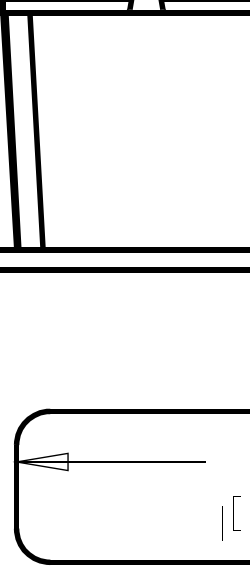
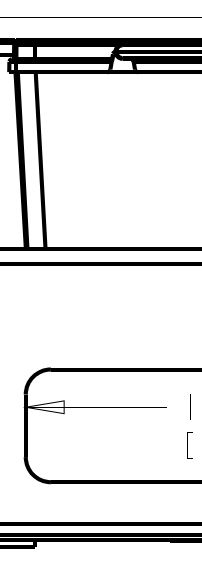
line: (222, 522) -> (190, 406), moved

